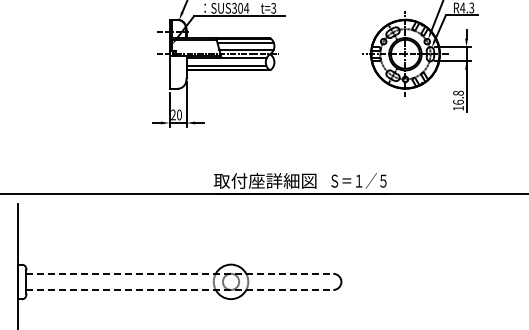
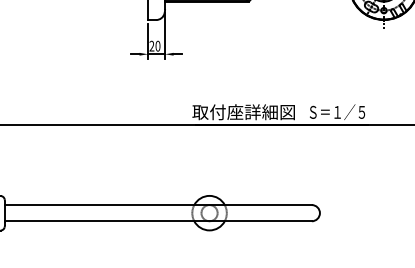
line: (180, 273) -> (159, 204), dashed -> solid
line: (180, 290) -> (159, 221), dashed -> solid

